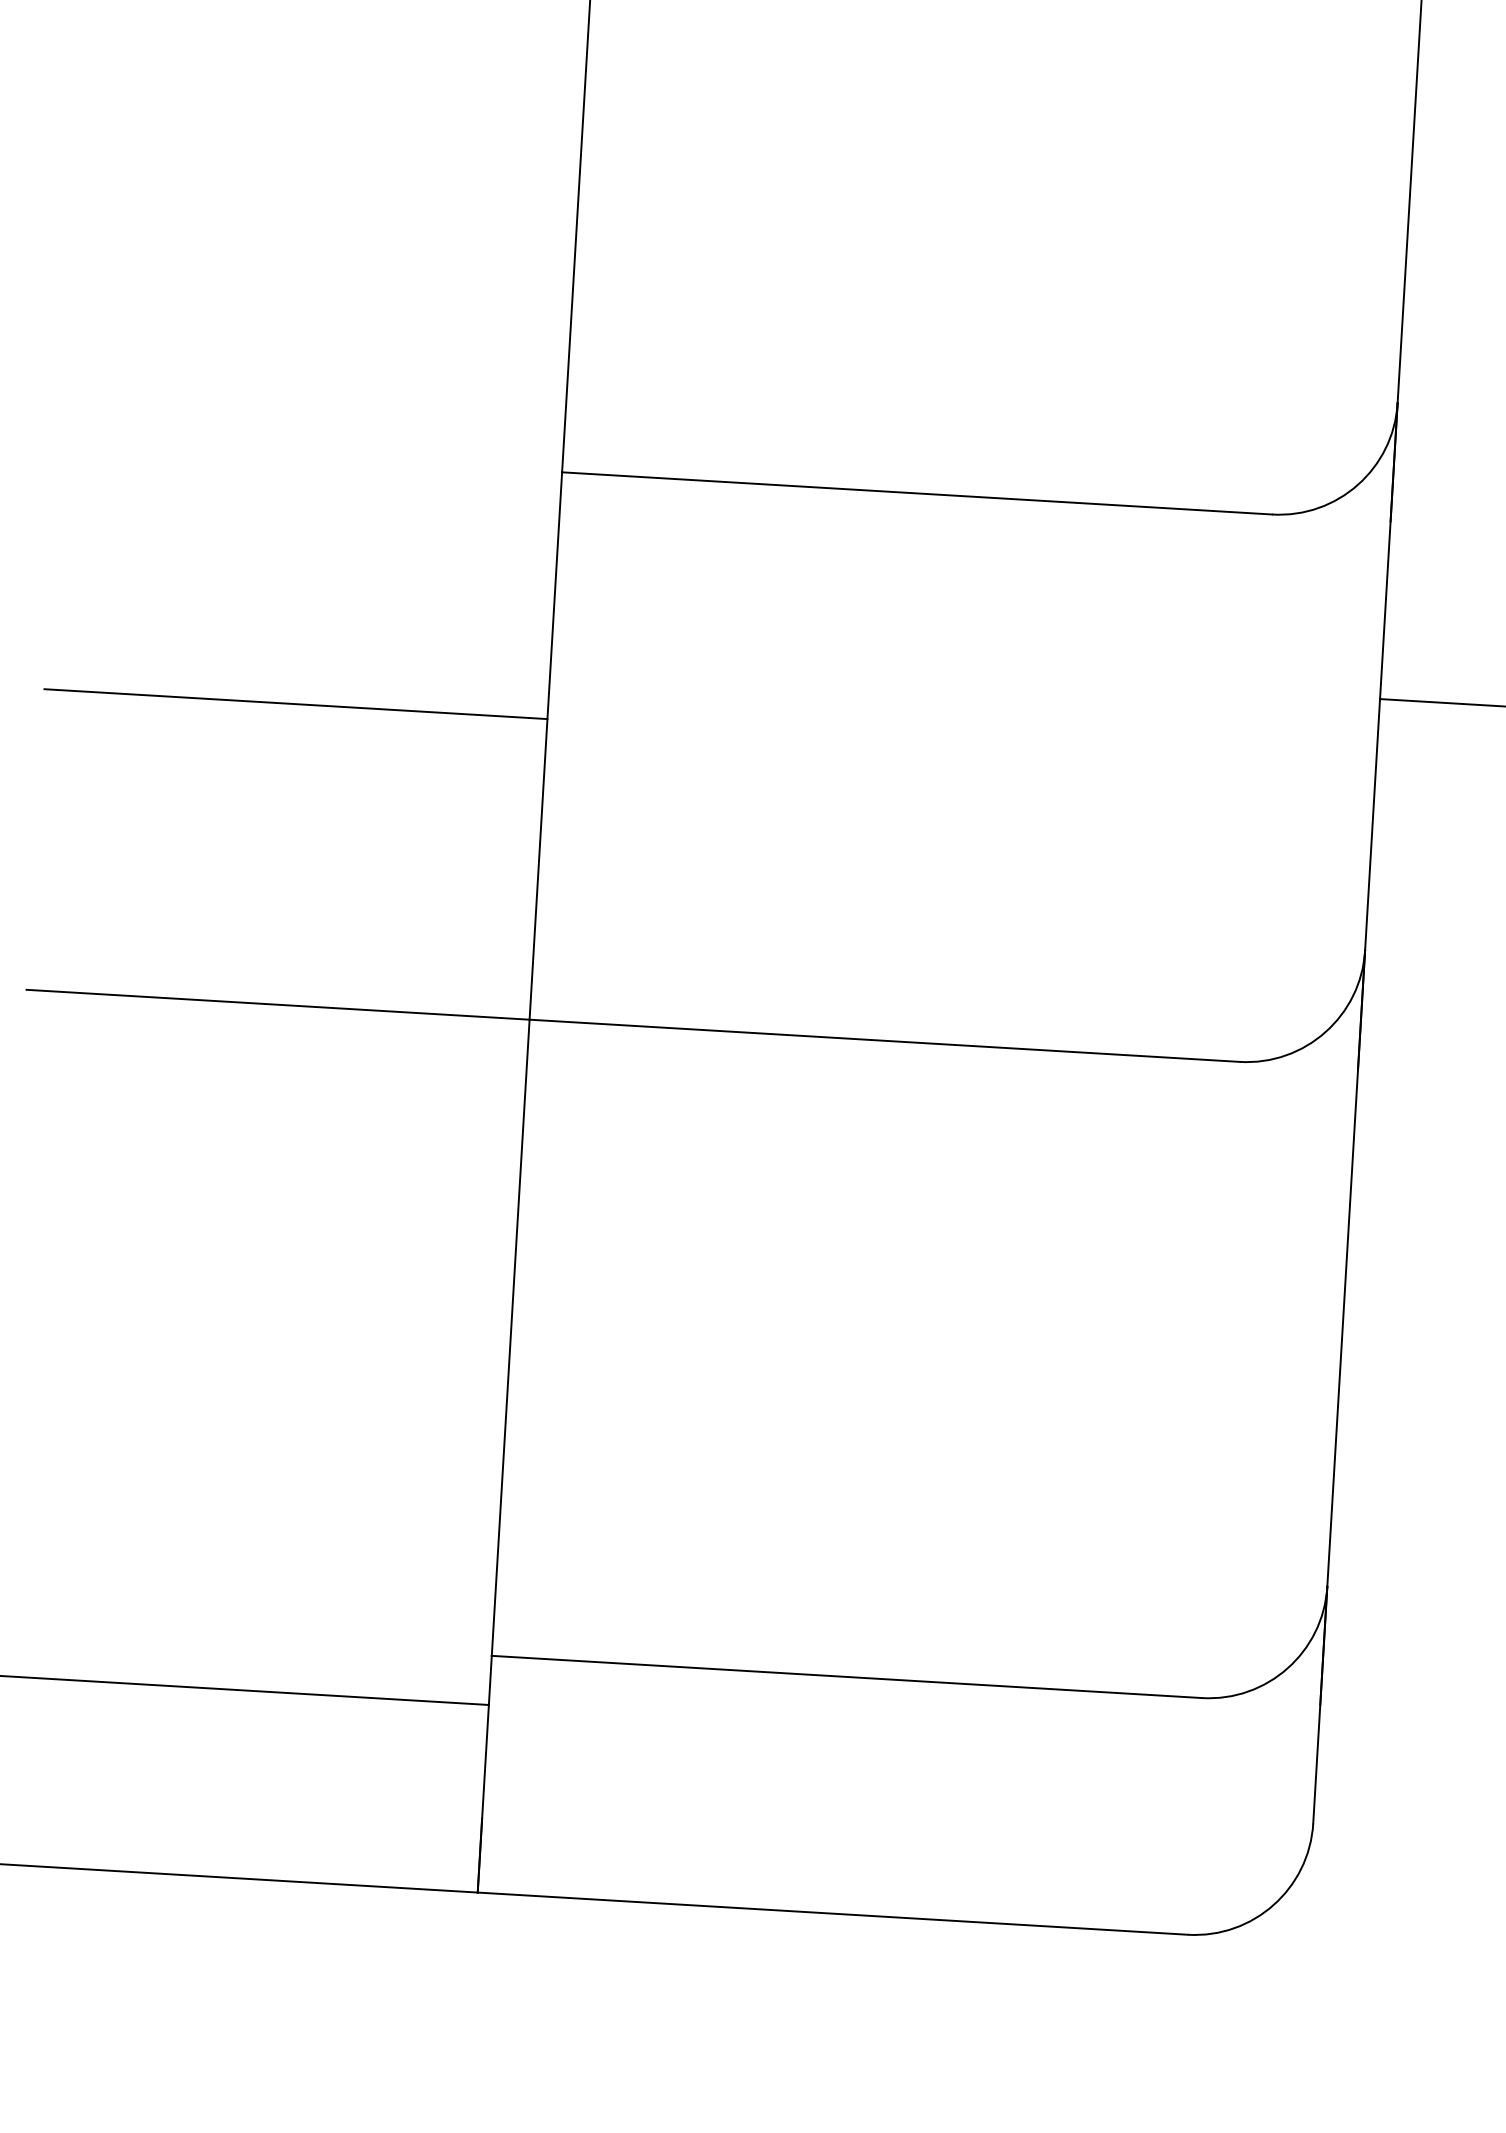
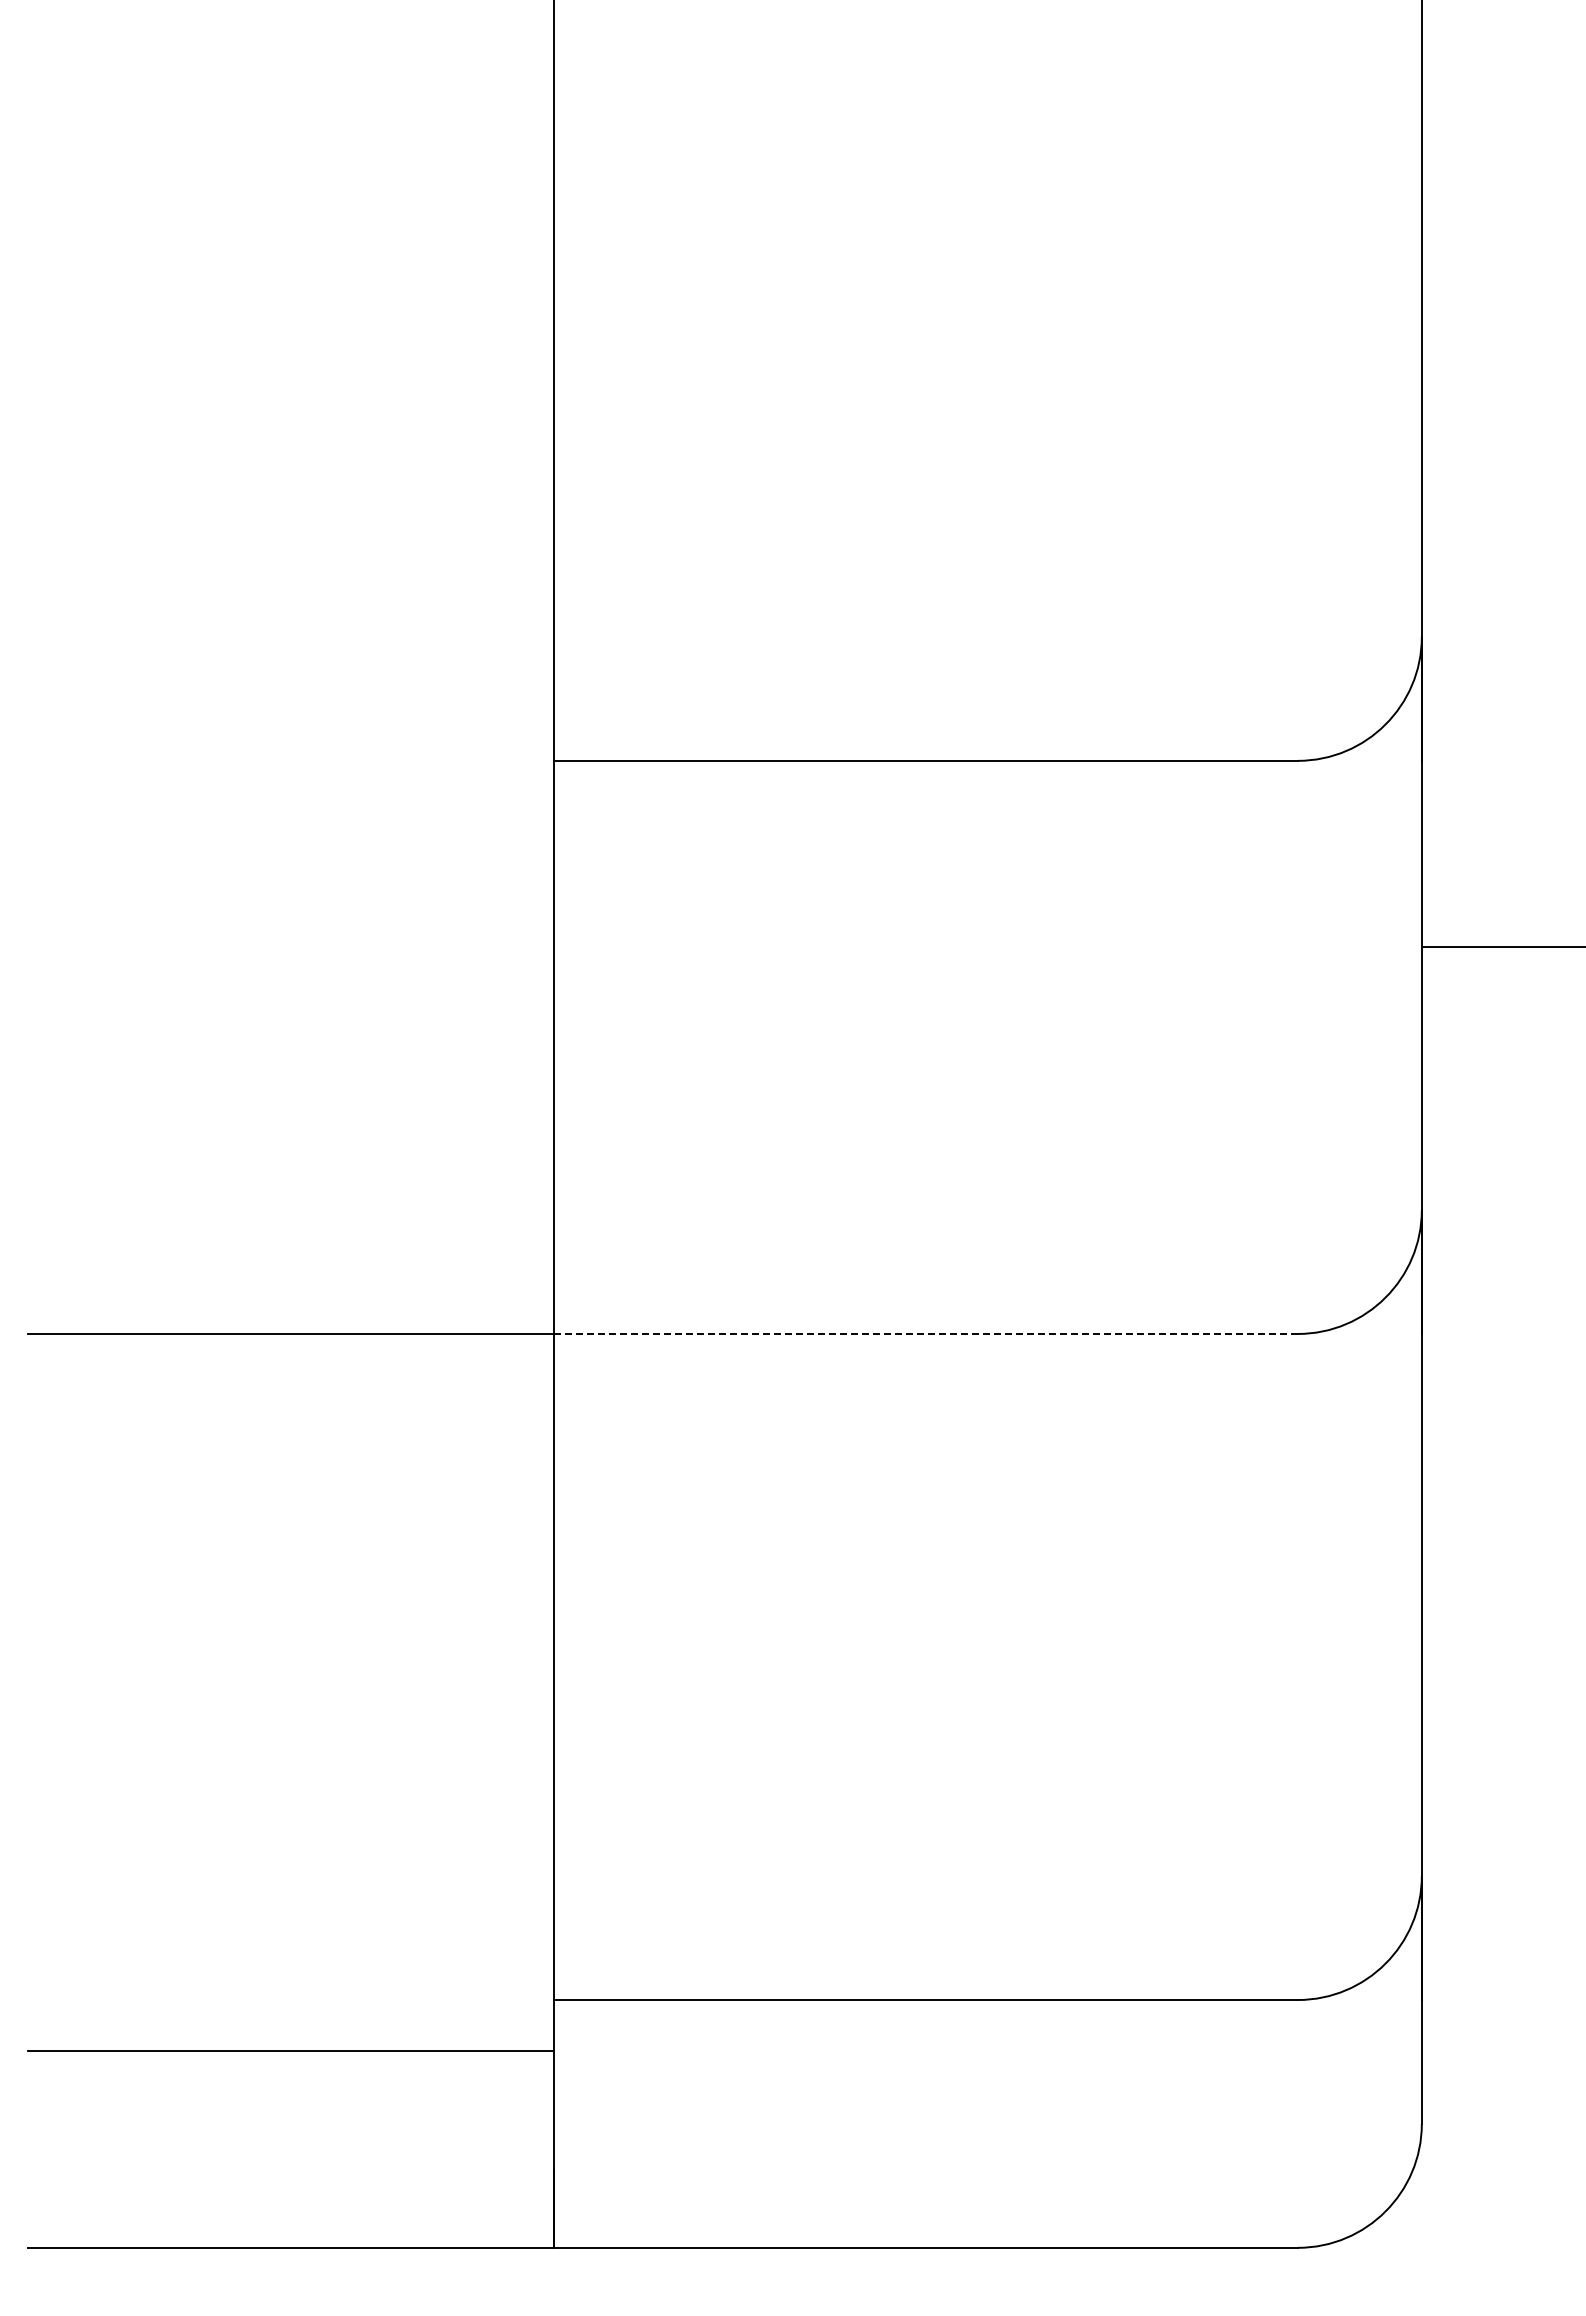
line: (295, 704) -> (290, 1019), removed
line: (884, 1040) -> (926, 1333), solid -> dashed

